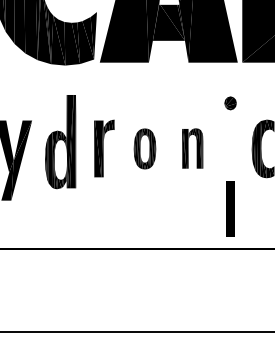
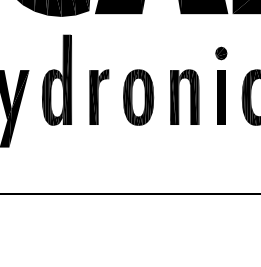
part: (60, 142) -> (56, 80), moved
part: (144, 148) -> (138, 97), size x1.43
part: (192, 148) -> (184, 97), size x1.43
part: (230, 208) -> (221, 97), moved

